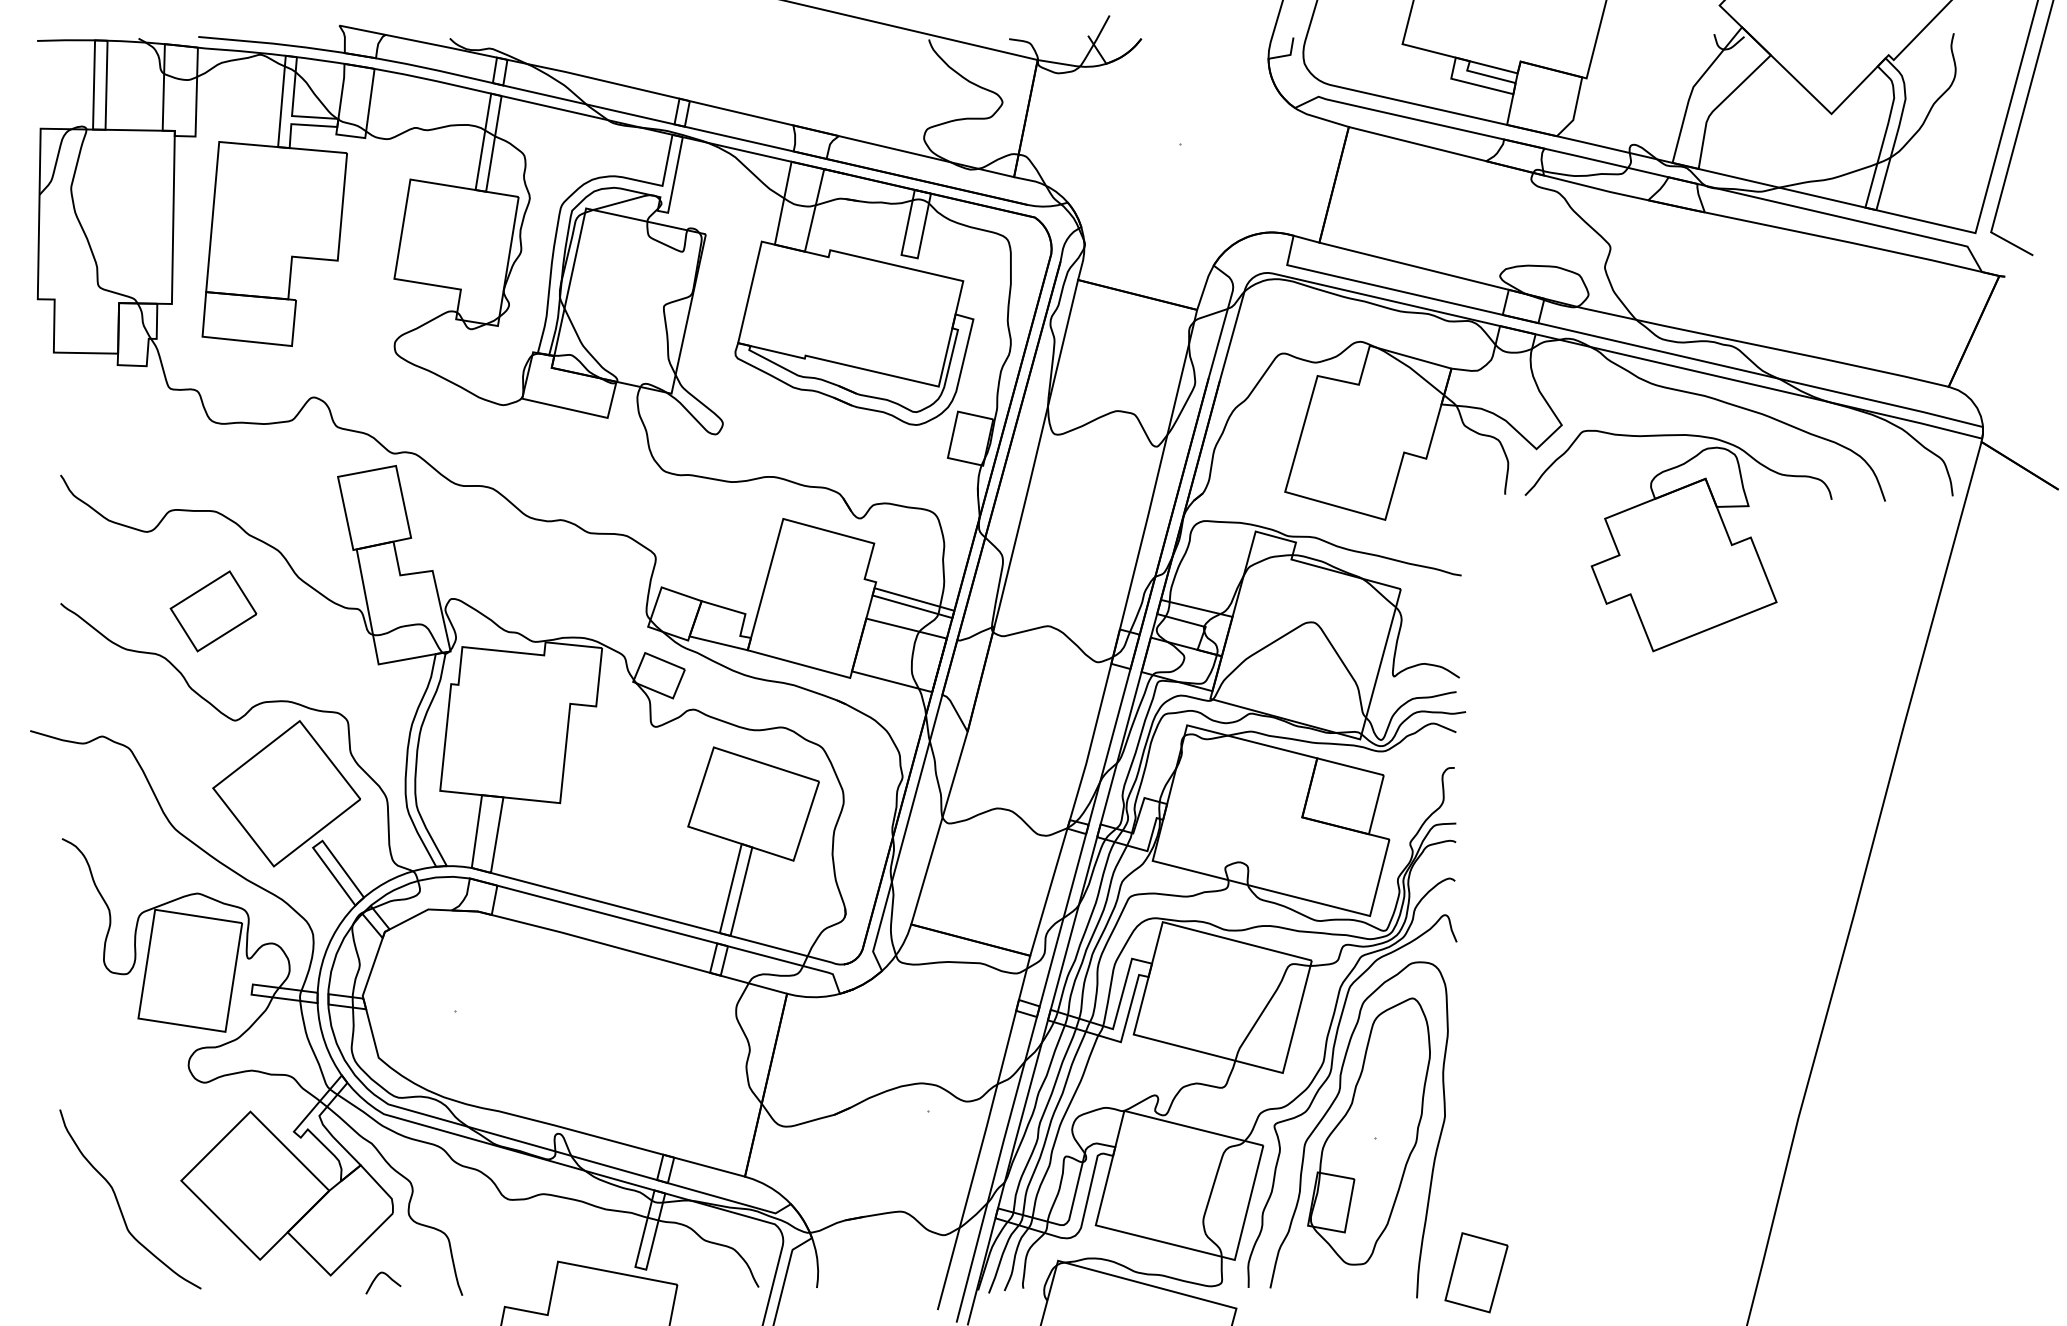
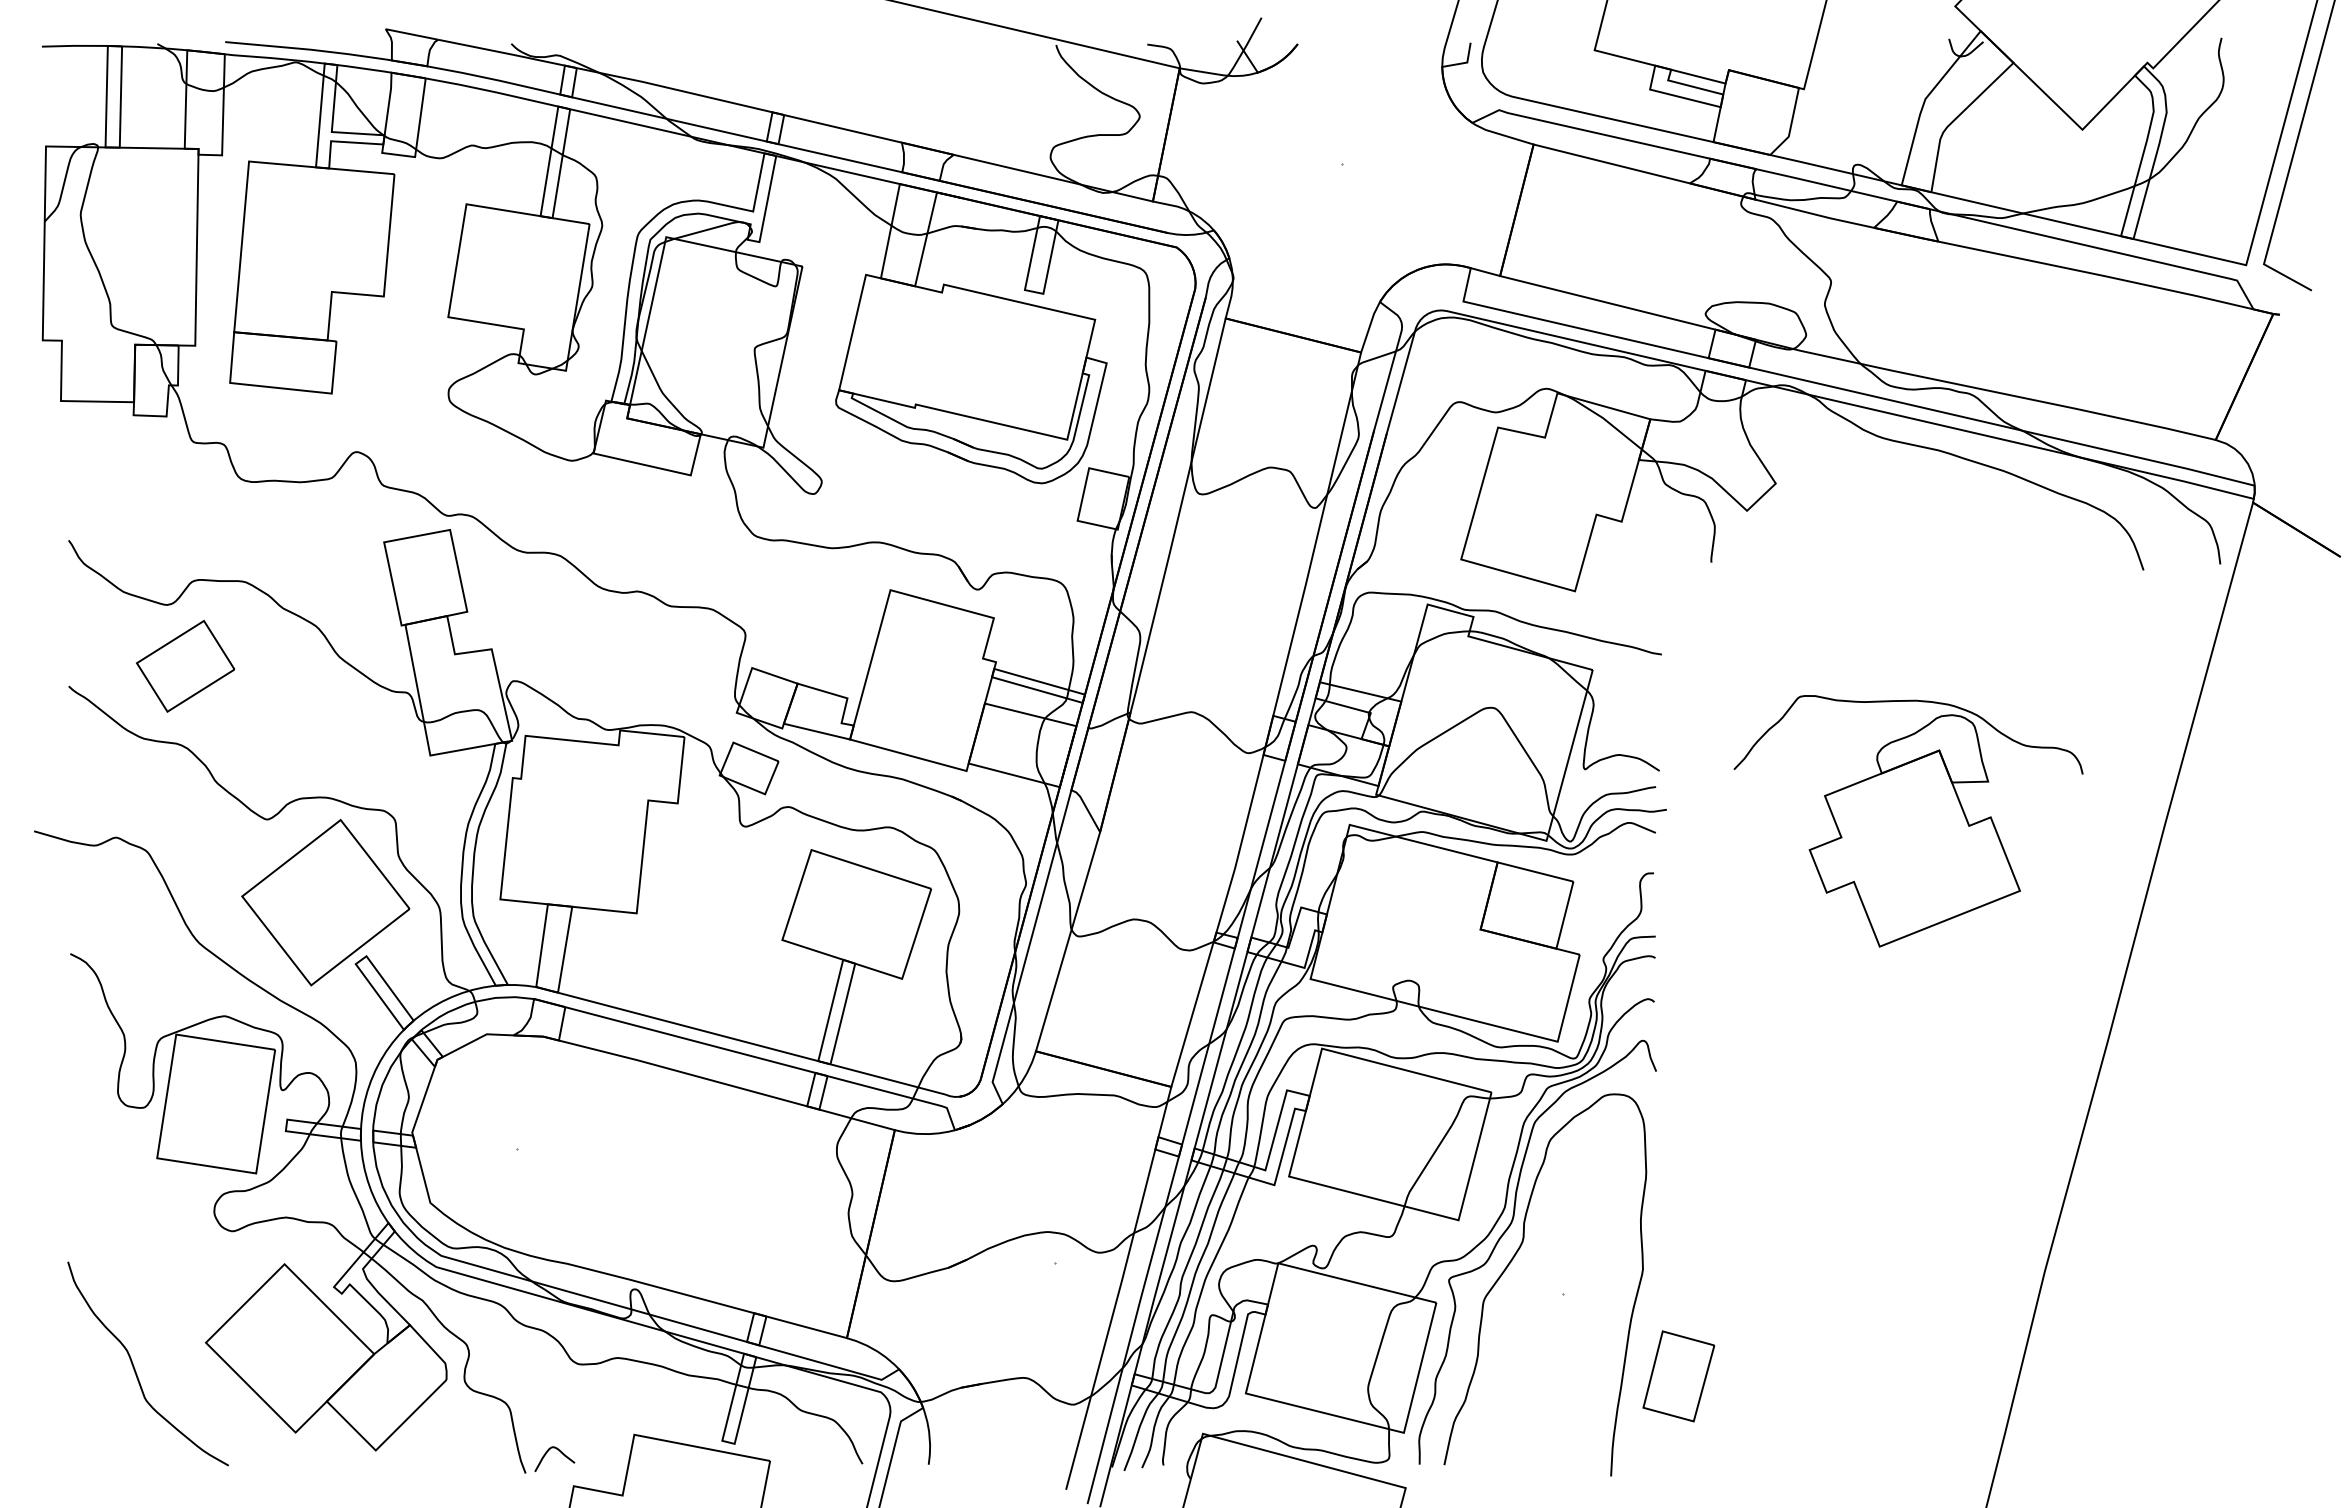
part: (1678, 541) -> (1908, 821), moved
part: (213, 610) -> (185, 665), moved
part: (1368, 1131) -> (1556, 1286), removed
part: (1476, 1272) -> (1678, 1376), moved
curve: (388, 1277) -> (560, 1452), moved

